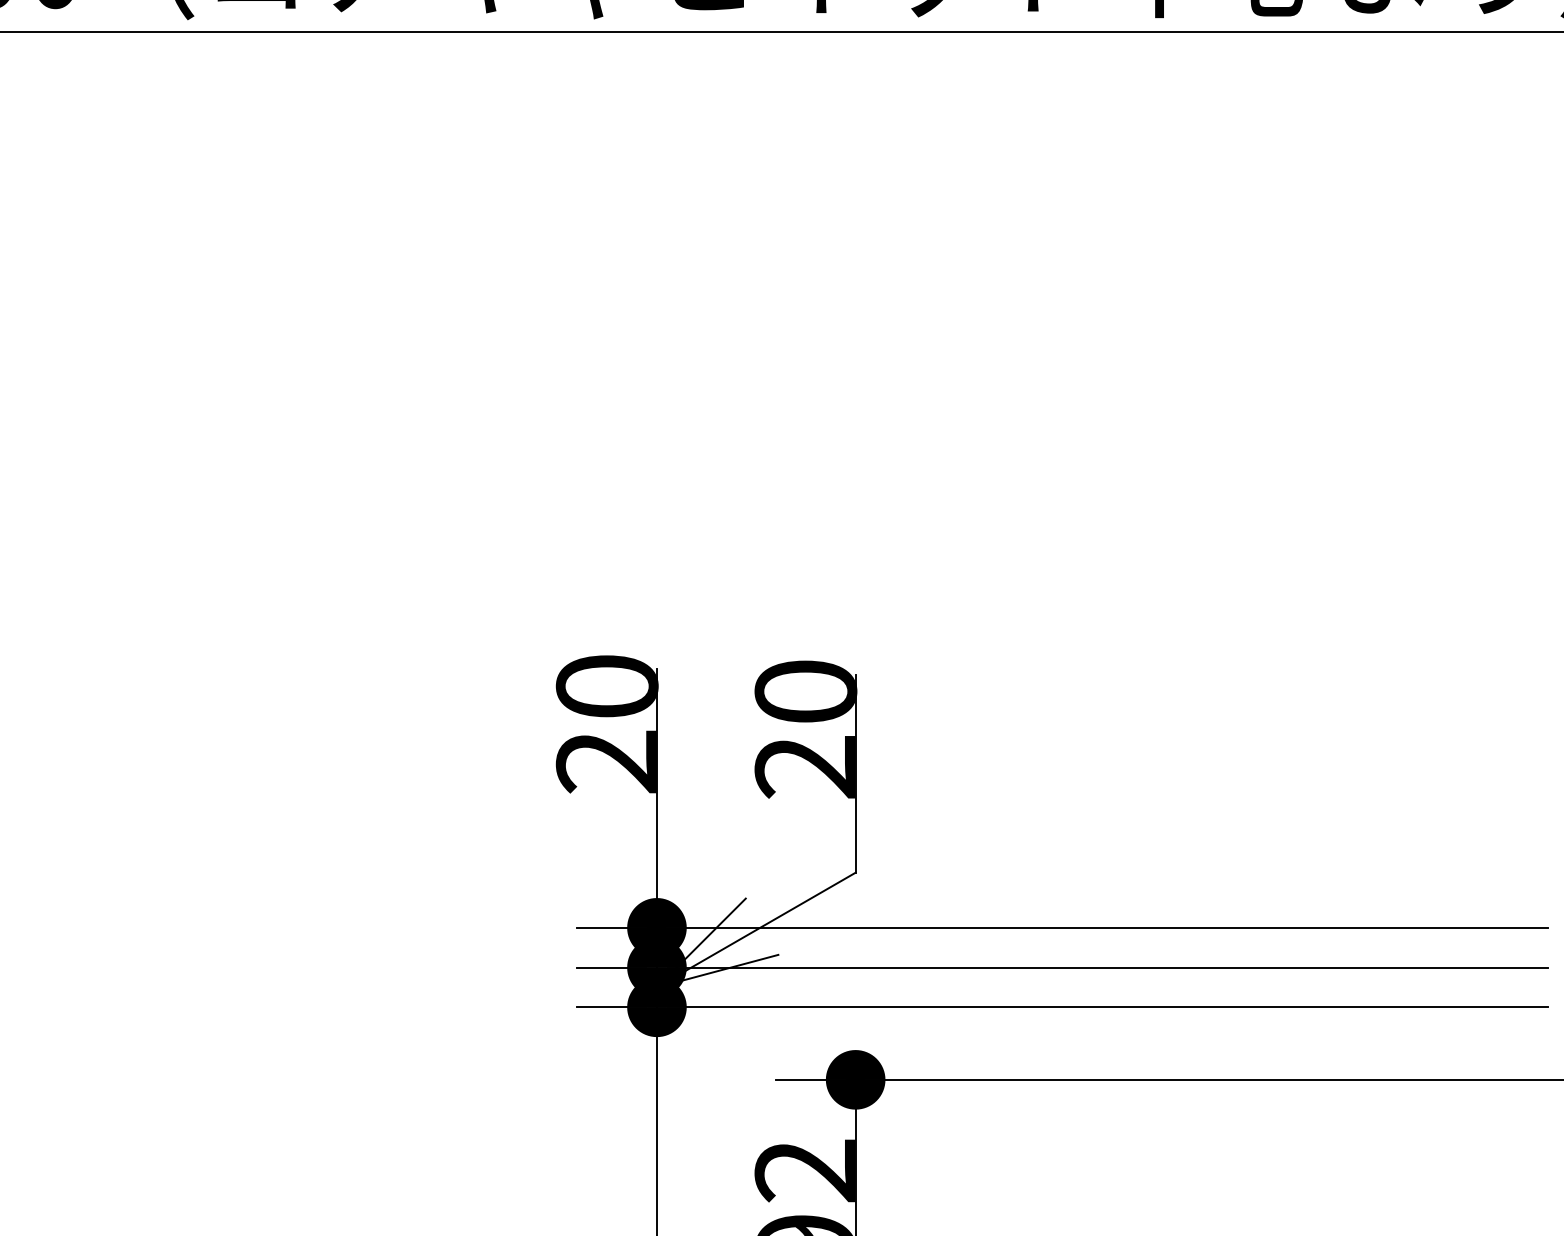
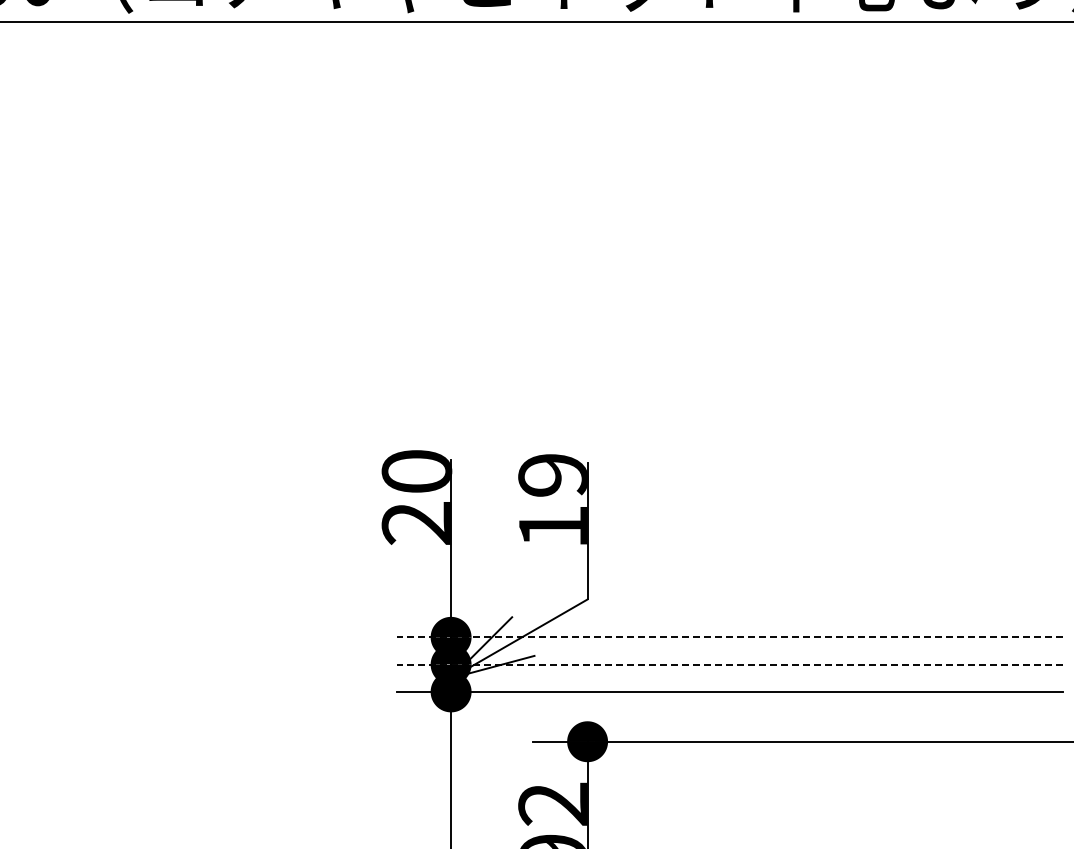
text: (804, 728) -> (552, 500), 20 -> 19
line: (1062, 928) -> (729, 637), solid -> dashed
line: (1062, 967) -> (729, 664), solid -> dashed

